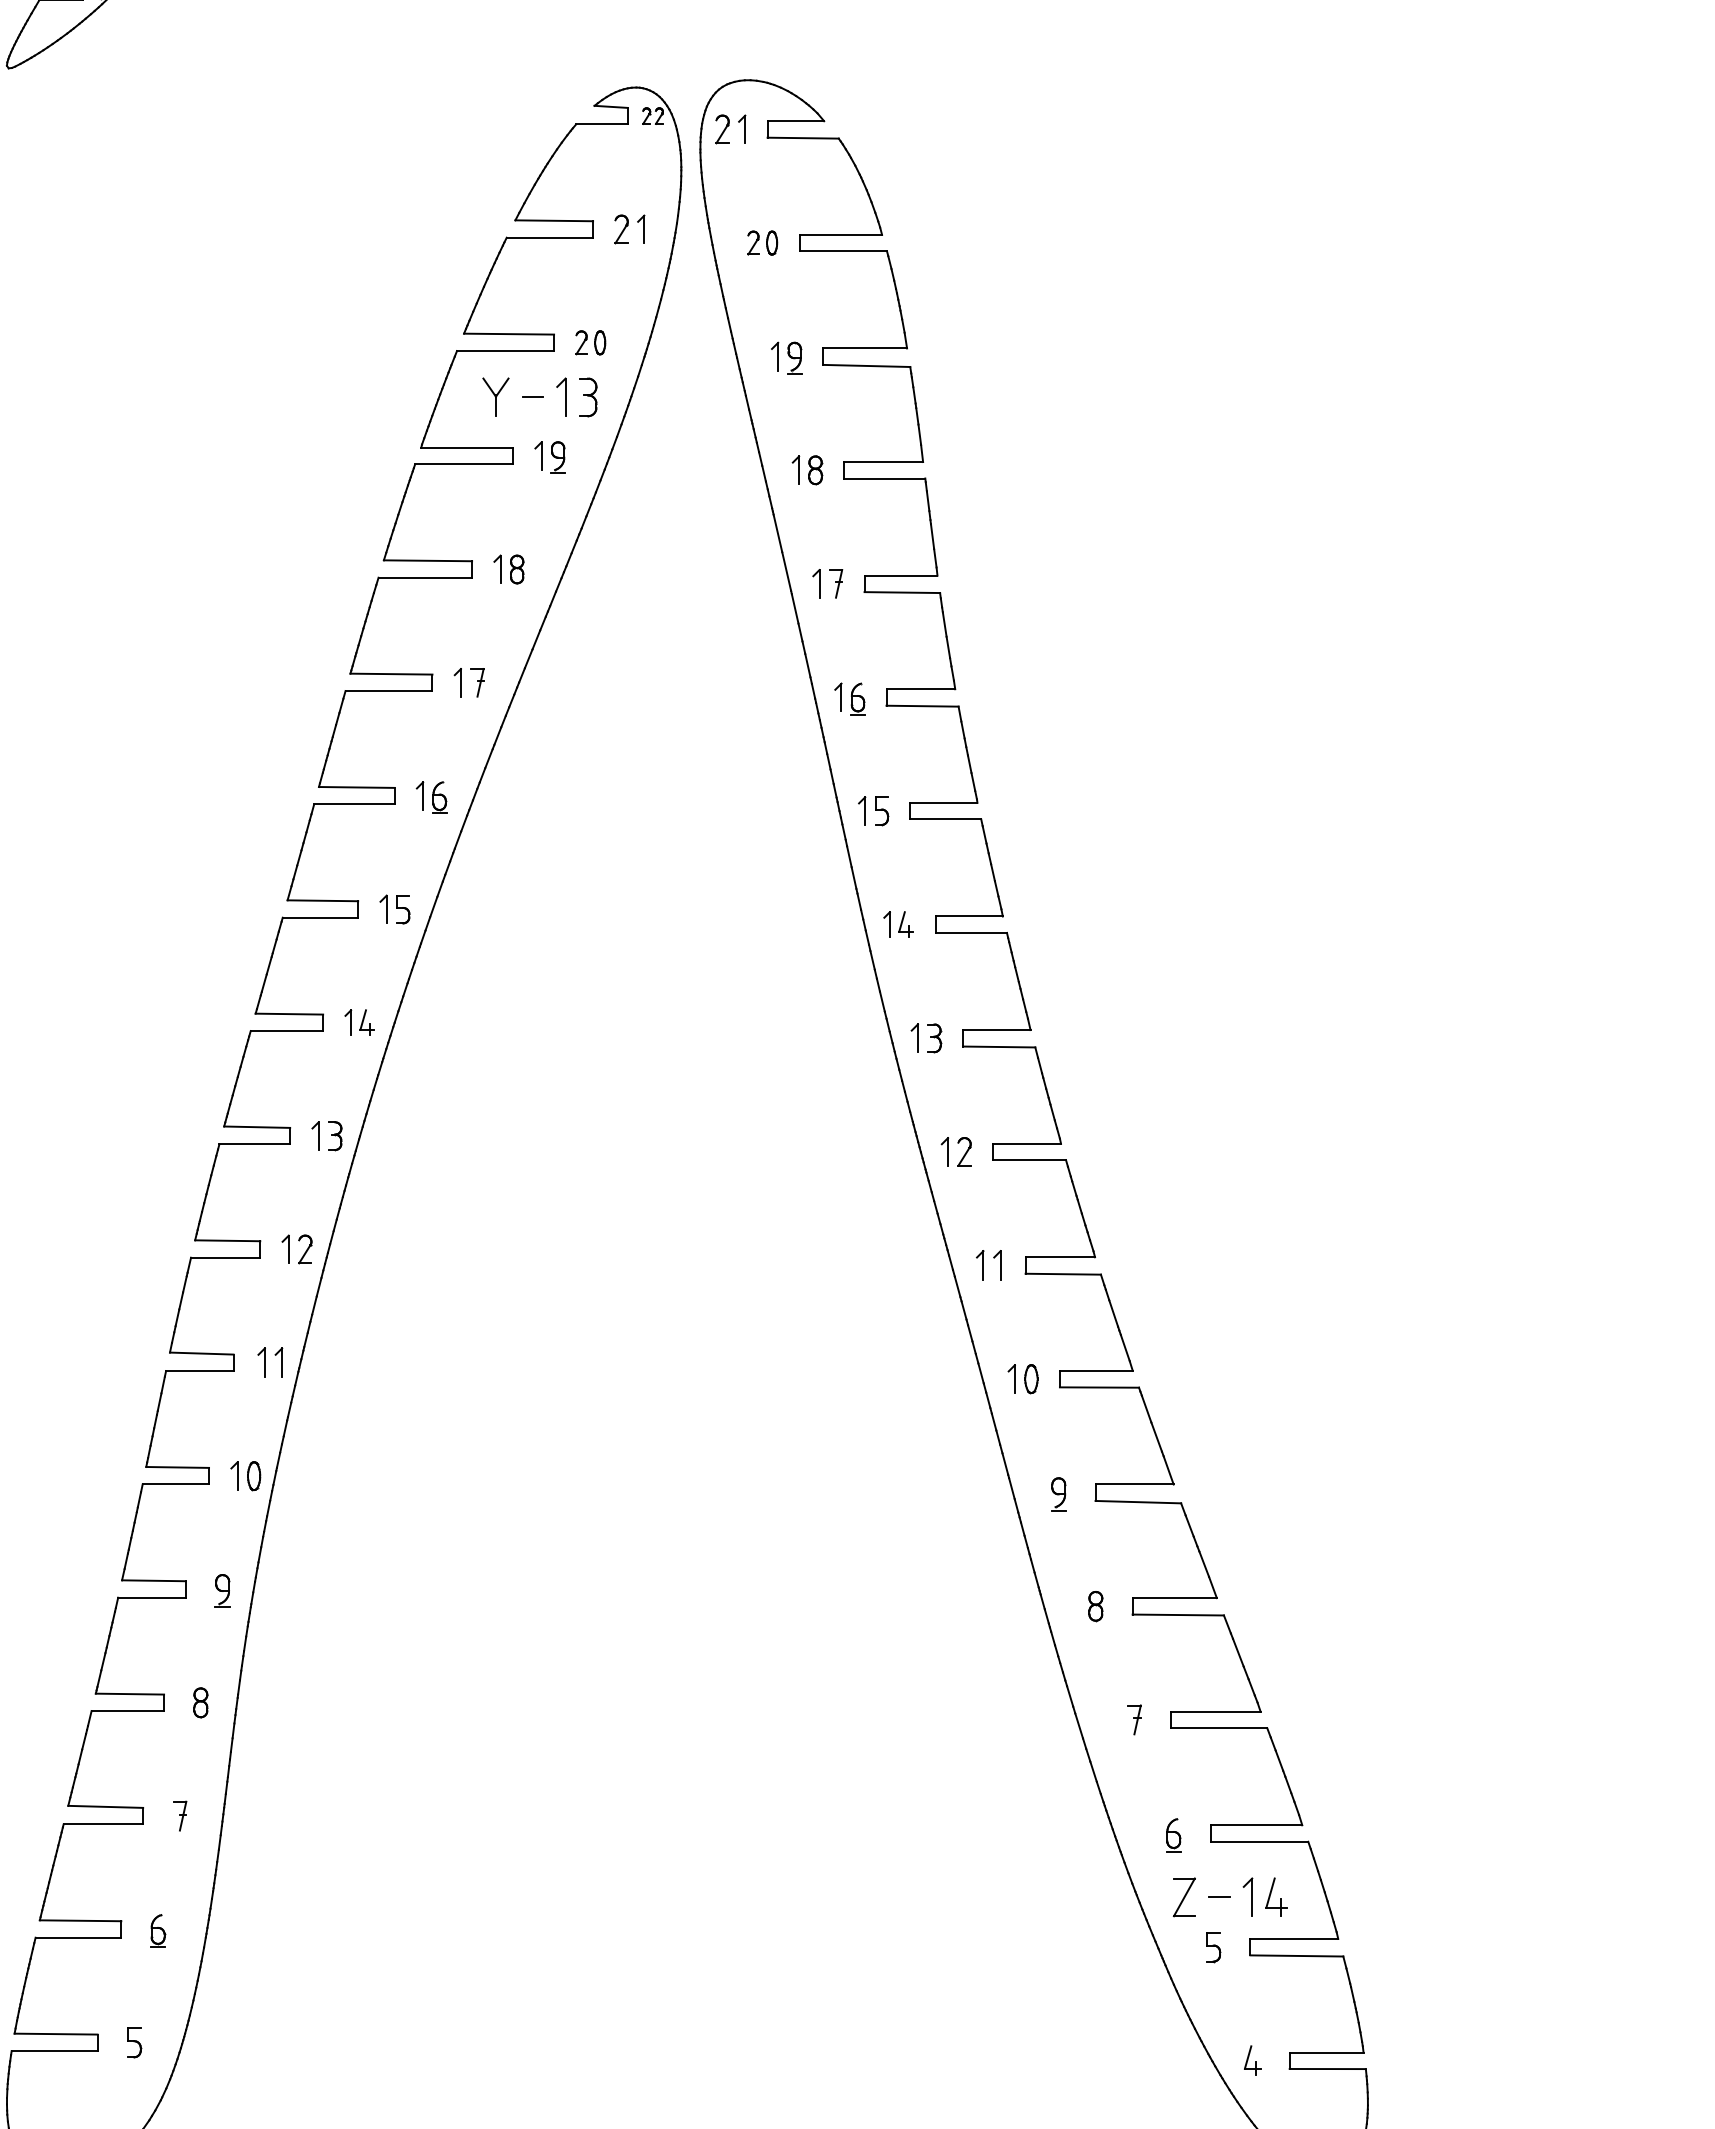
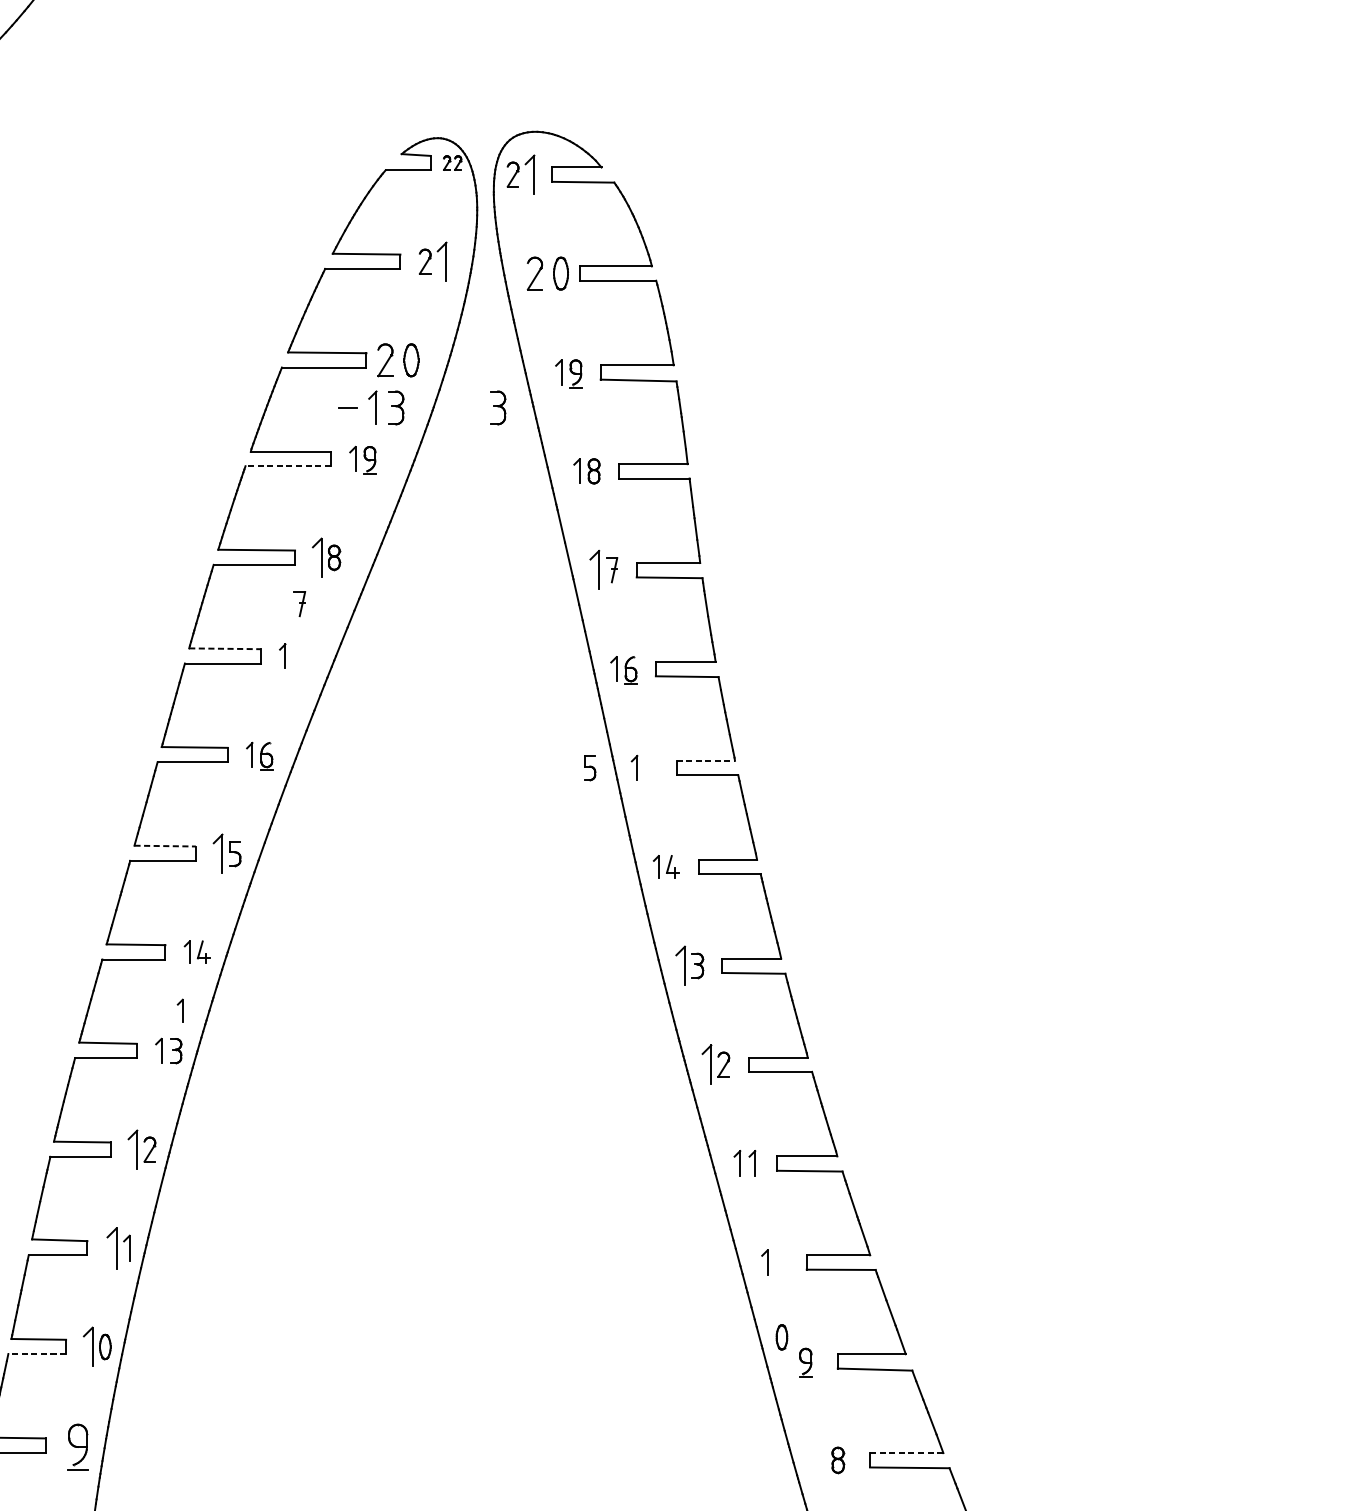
part: (742, 128) -> (530, 173), size x1.6
part: (641, 228) -> (442, 260), size x1.6
part: (762, 242) -> (547, 273), size x1.6
part: (590, 342) -> (398, 360), size x1.6
part: (495, 396) -> (315, 407), removed
part: (705, 397) -> (498, 407), added
line: (464, 464) -> (288, 466), solid -> dashed
part: (497, 568) -> (317, 556), size x1.6
part: (816, 583) -> (594, 569), size x1.6
line: (391, 674) -> (224, 649), solid -> dashed
part: (477, 682) -> (299, 603), moved
line: (943, 802) -> (705, 760), solid -> dashed
part: (882, 811) -> (590, 768), moved
line: (323, 900) -> (165, 845), solid -> dashed
part: (383, 908) -> (217, 852), size x1.6
part: (914, 1037) -> (680, 965), size x1.6
part: (340, 1089) -> (180, 1010), added
part: (944, 1151) -> (706, 1064), size x1.6
part: (285, 1248) -> (132, 1148), size x1.6
part: (261, 1362) -> (111, 1248), size x1.6
part: (1031, 1379) -> (782, 1337), moved
part: (234, 1475) -> (88, 1346), size x1.6
line: (175, 1484) -> (36, 1354), solid -> dashed
part: (222, 1590) -> (77, 1446), size x1.6
line: (1175, 1598) -> (907, 1453), solid -> dashed

